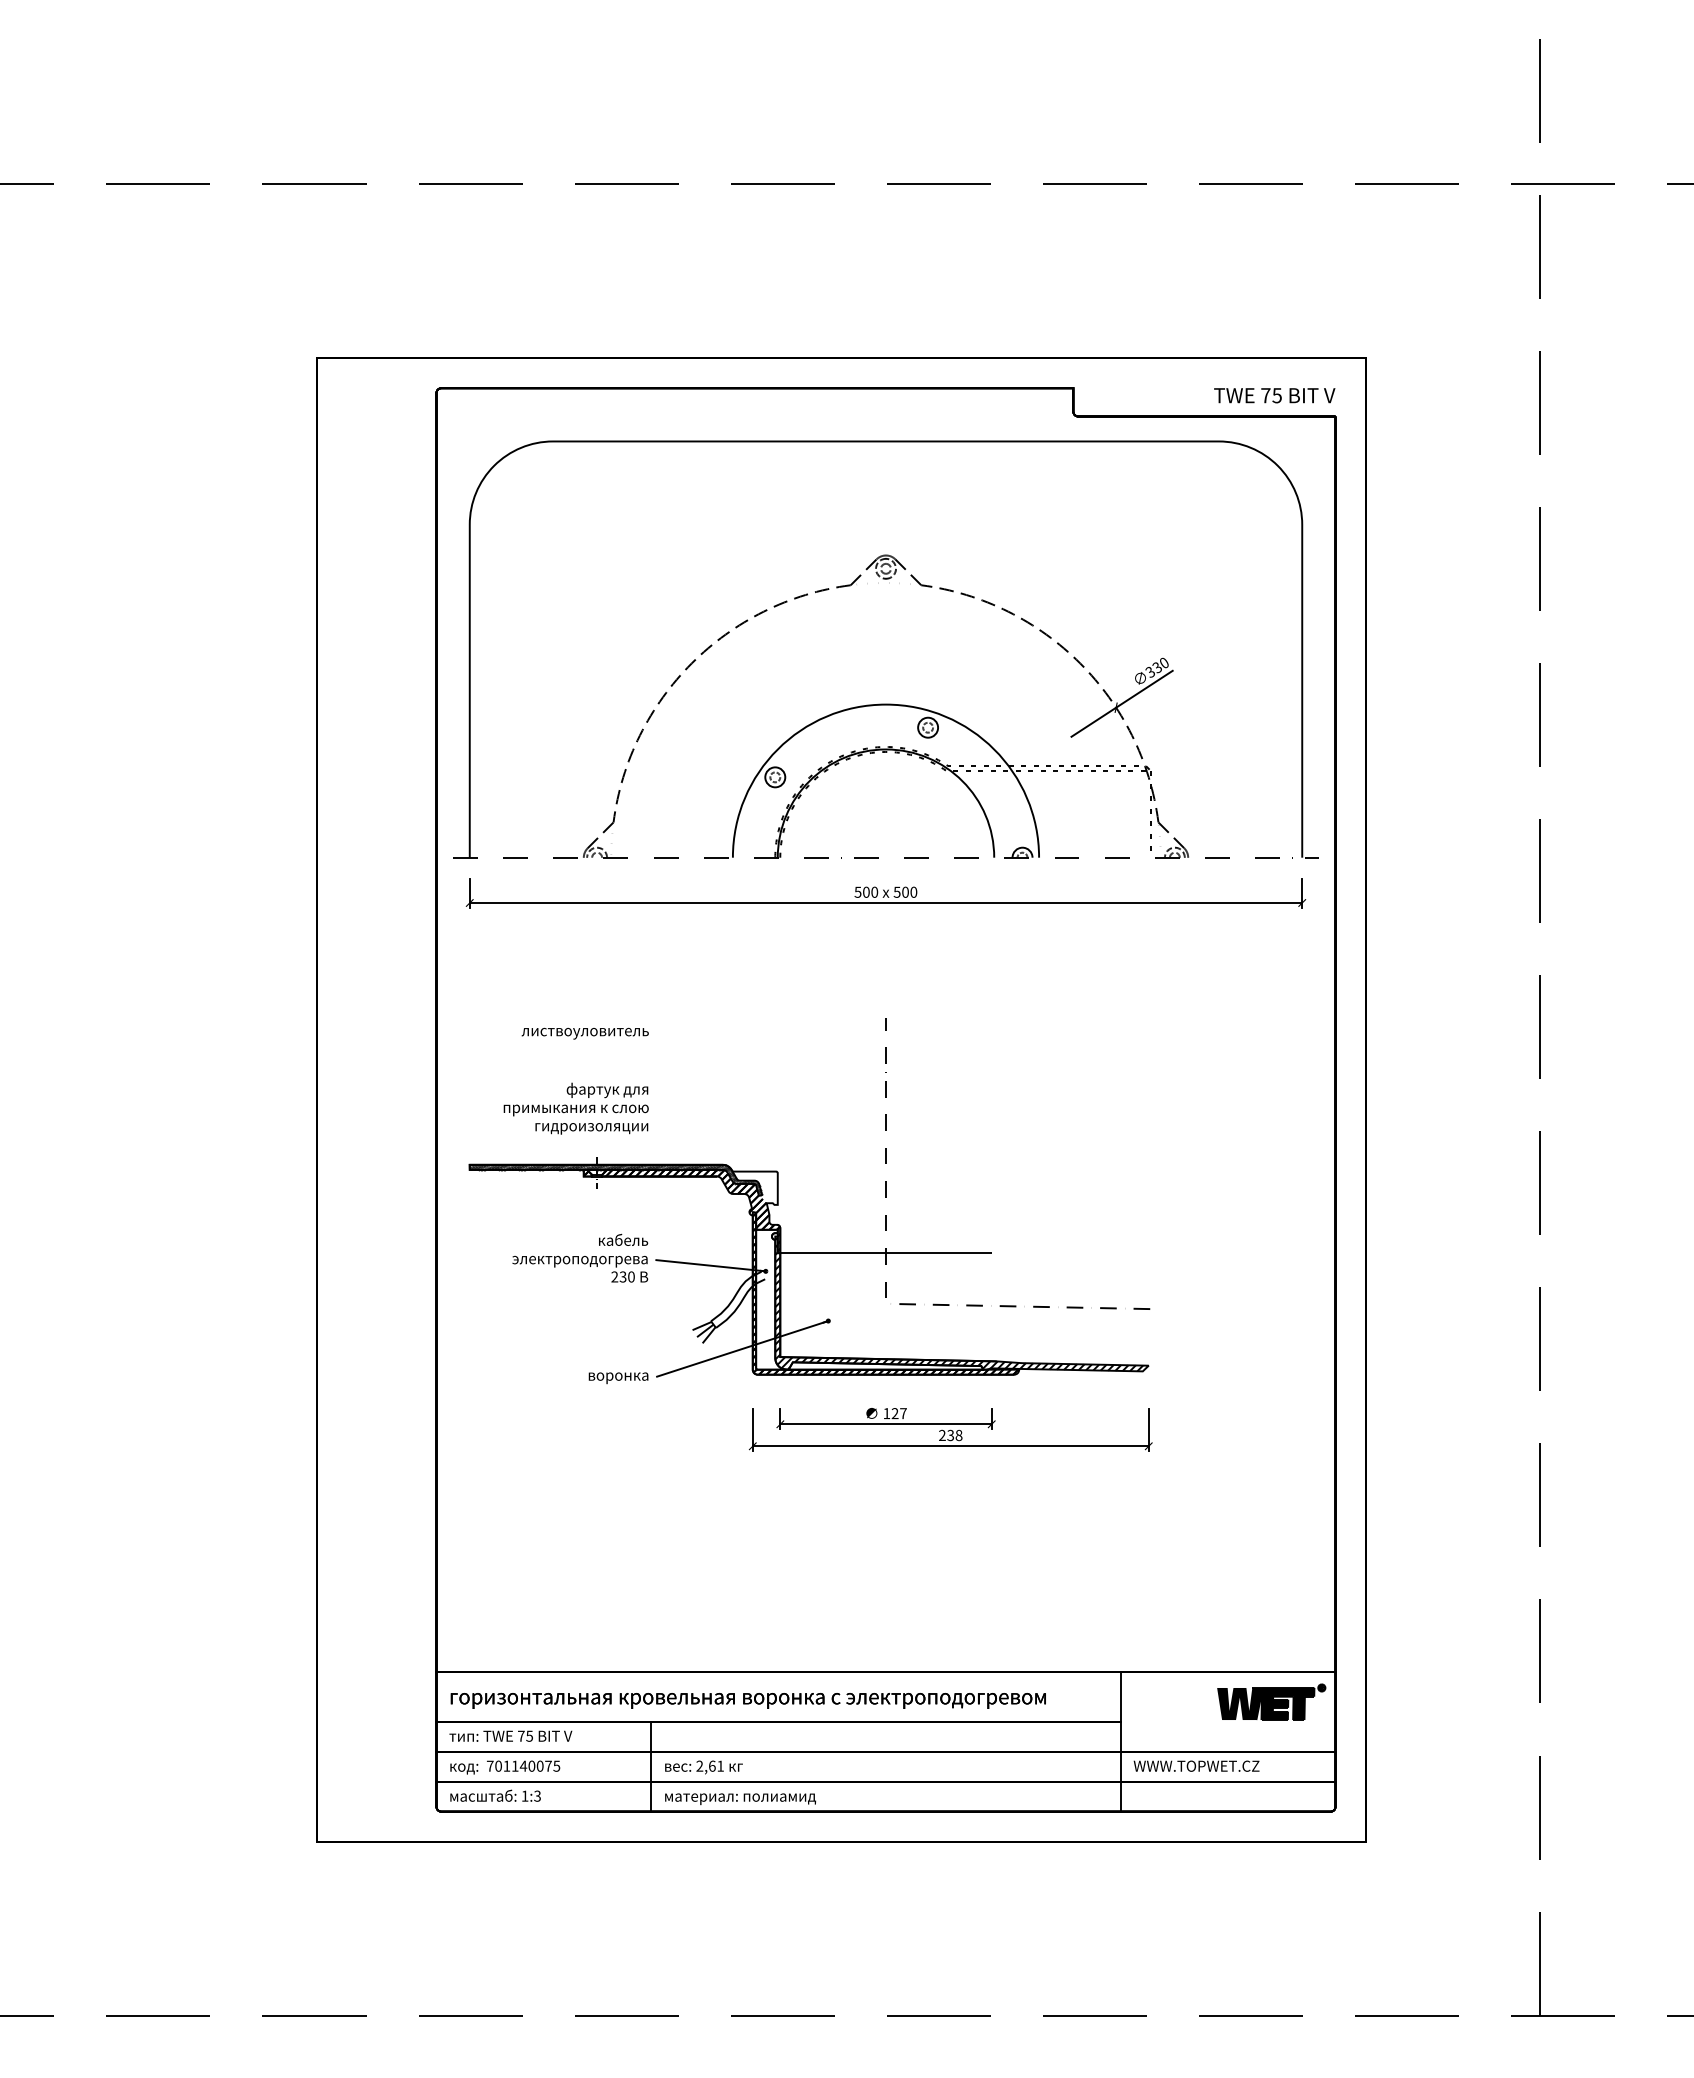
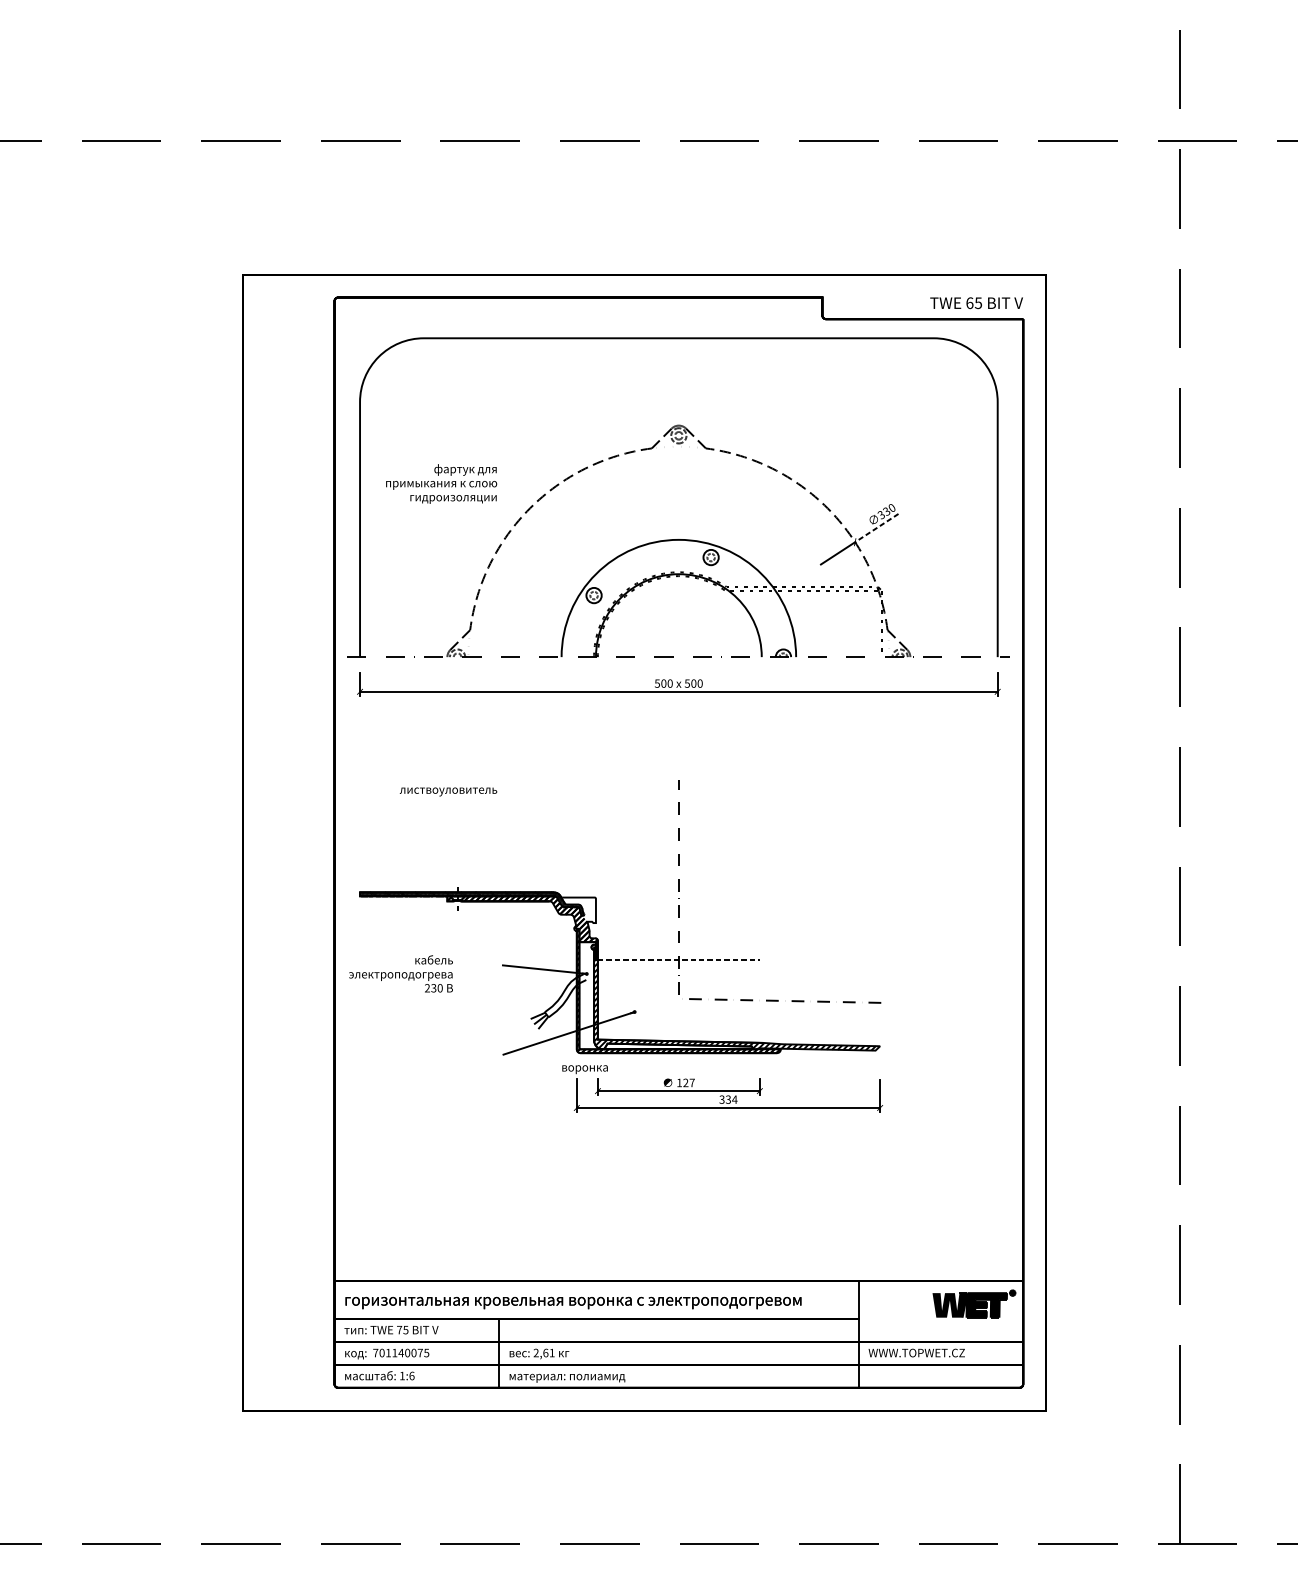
text: (1265, 395) -> (969, 303), 75 -> 65
line: (1144, 689) -> (876, 528), solid -> dashed
text: (575, 1108) -> (441, 483), moved
line: (886, 1253) -> (679, 960), solid -> dashed
text: (580, 1257) -> (401, 973), moved
text: (618, 1378) -> (585, 1069), moved
text: (950, 1435) -> (728, 1099), 238 -> 334
text: (537, 1795) -> (411, 1375), 1:3 -> 1:6

